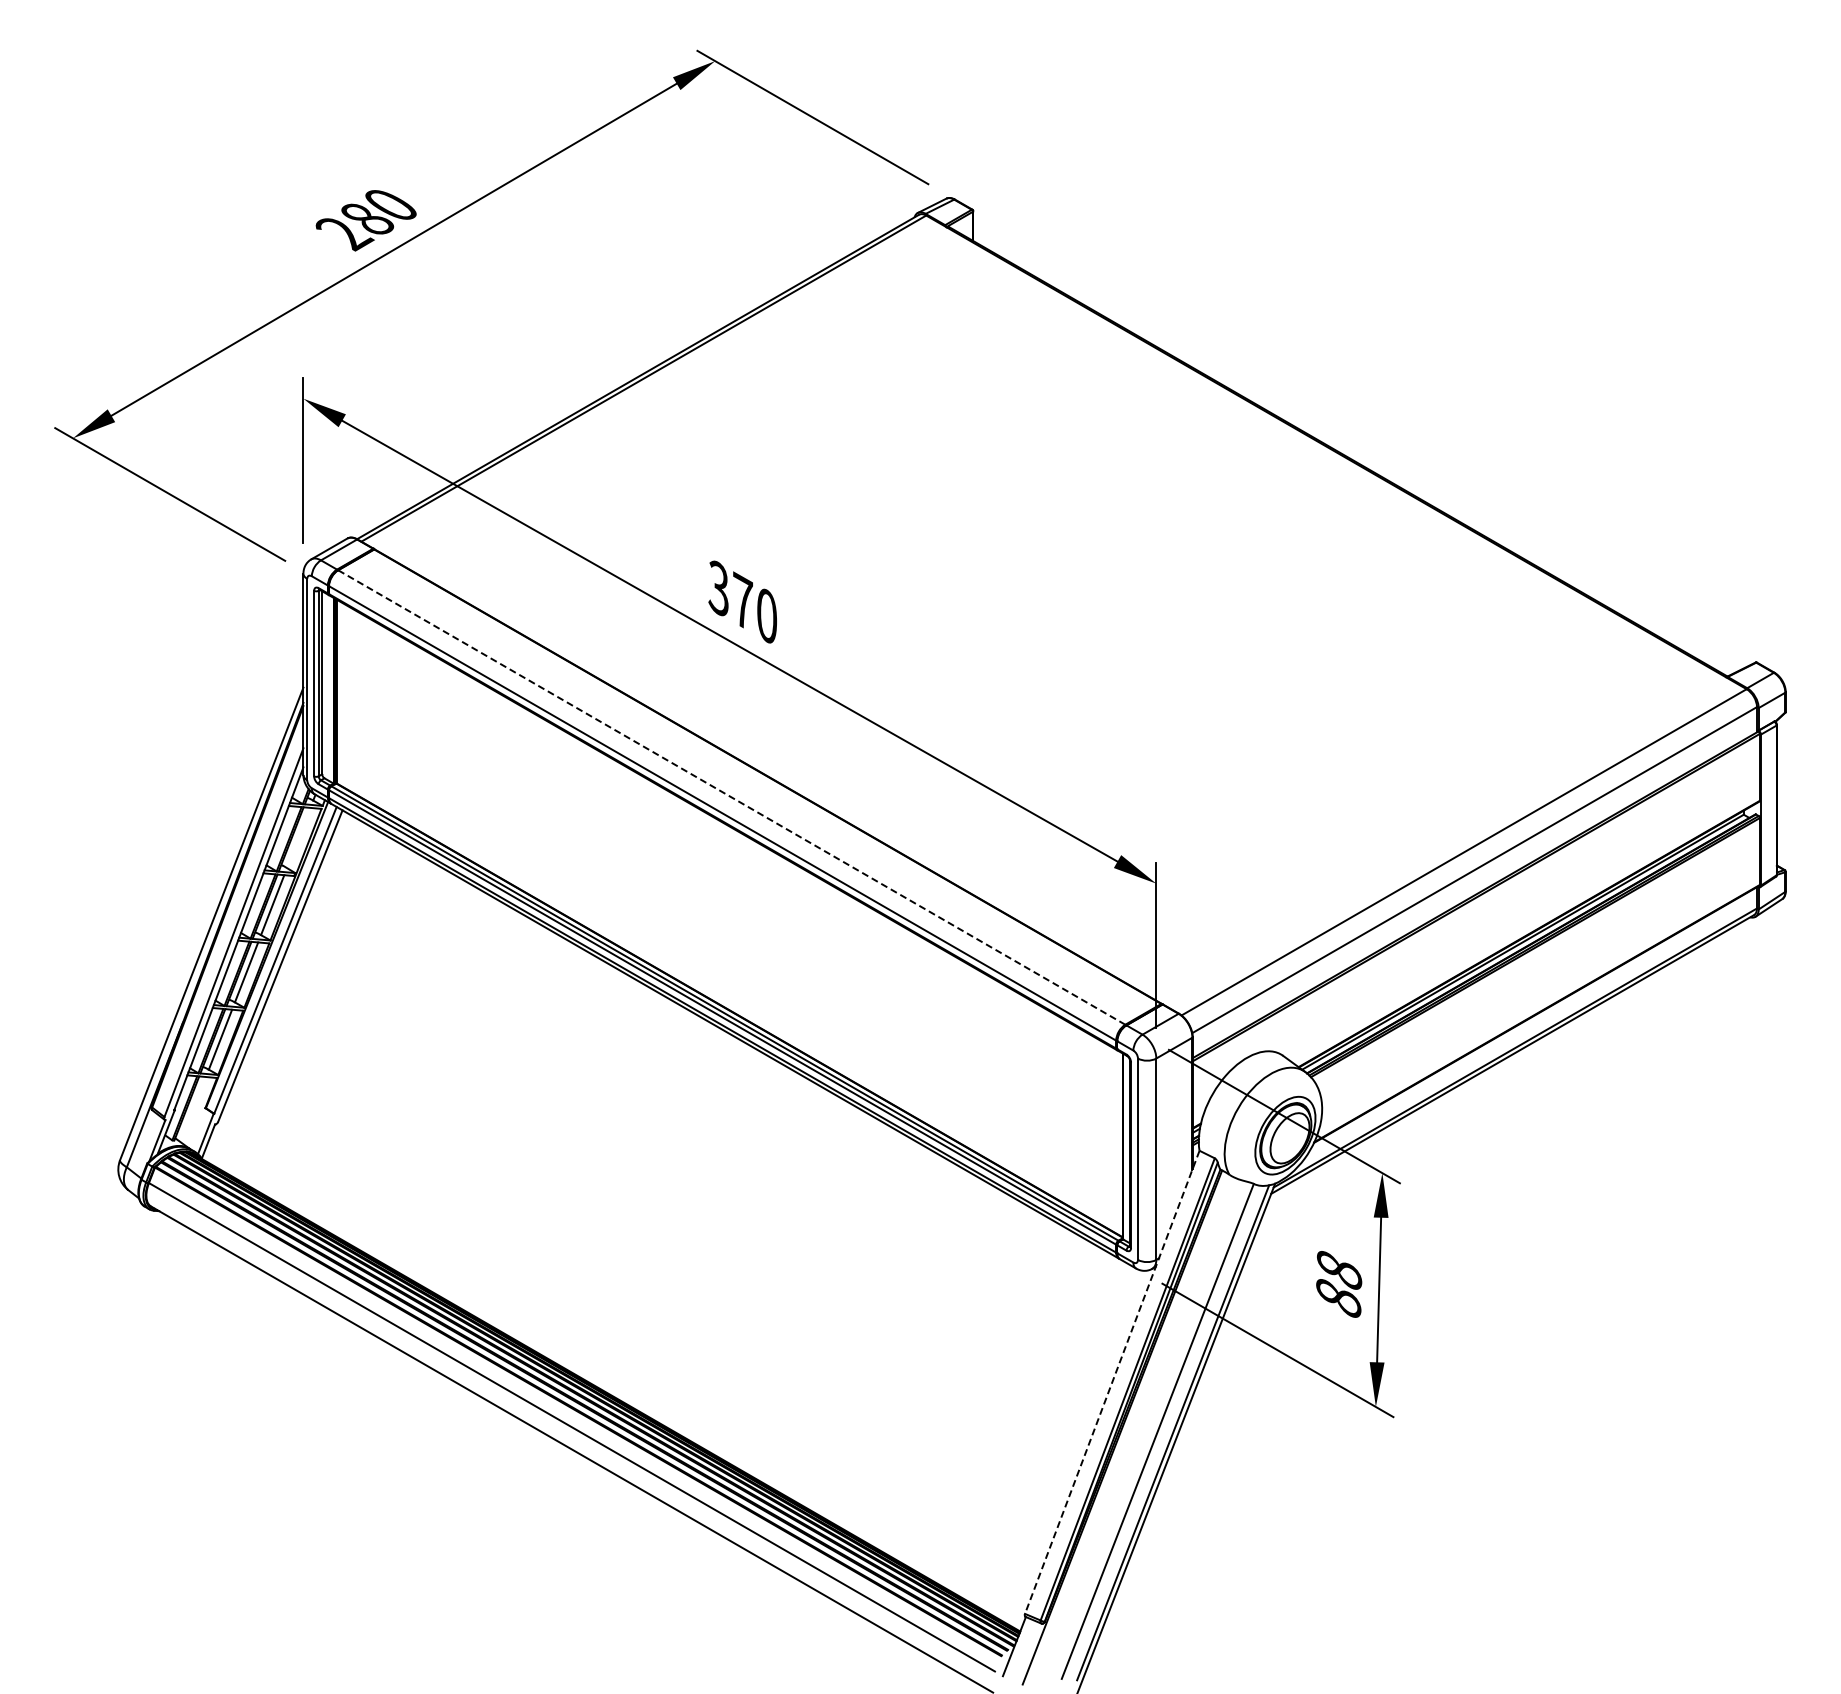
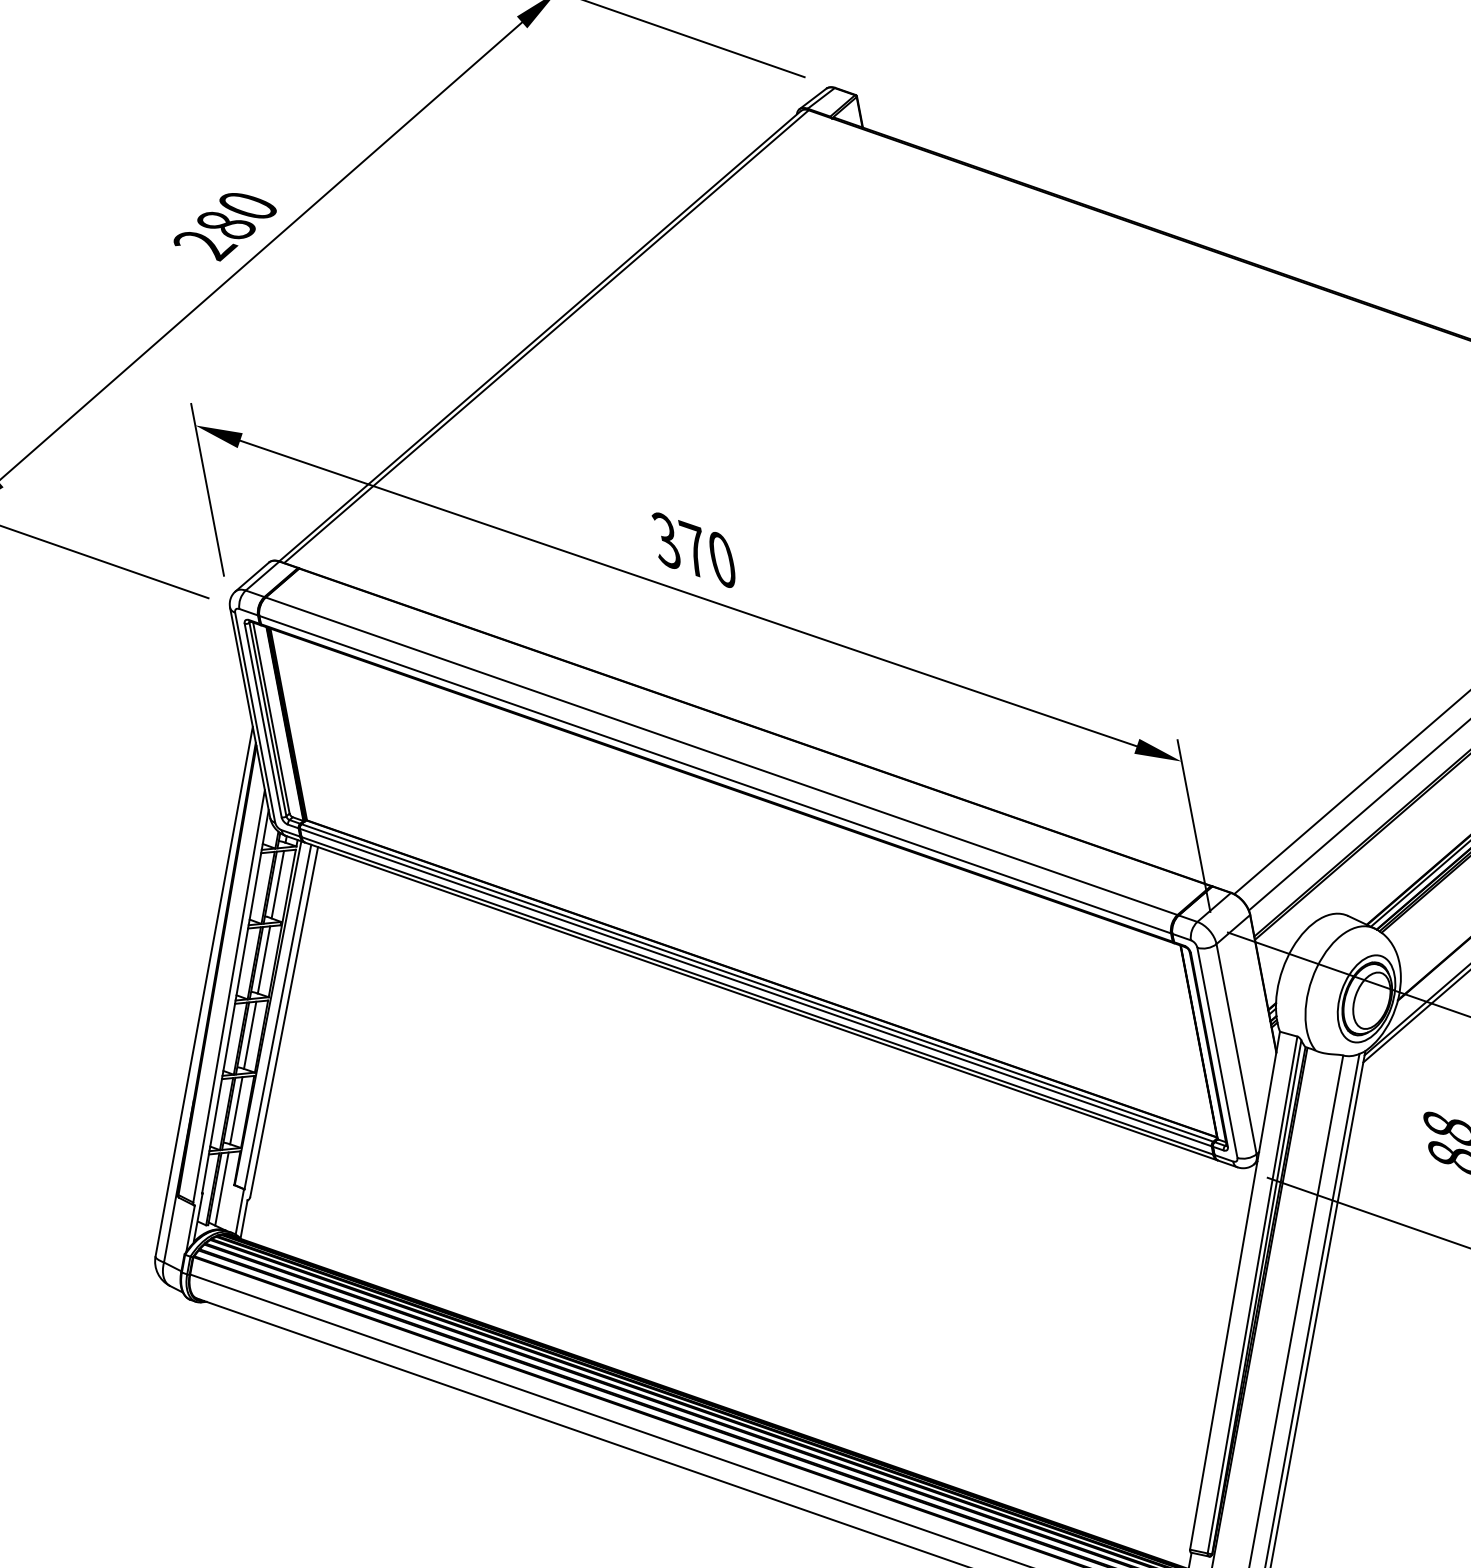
line: (732, 797) -> (722, 756), dashed -> solid
line: (298, 837) -> (277, 884), added
line: (193, 1109) -> (222, 1188), added
line: (1112, 1382) -> (1235, 1290), dashed -> solid

